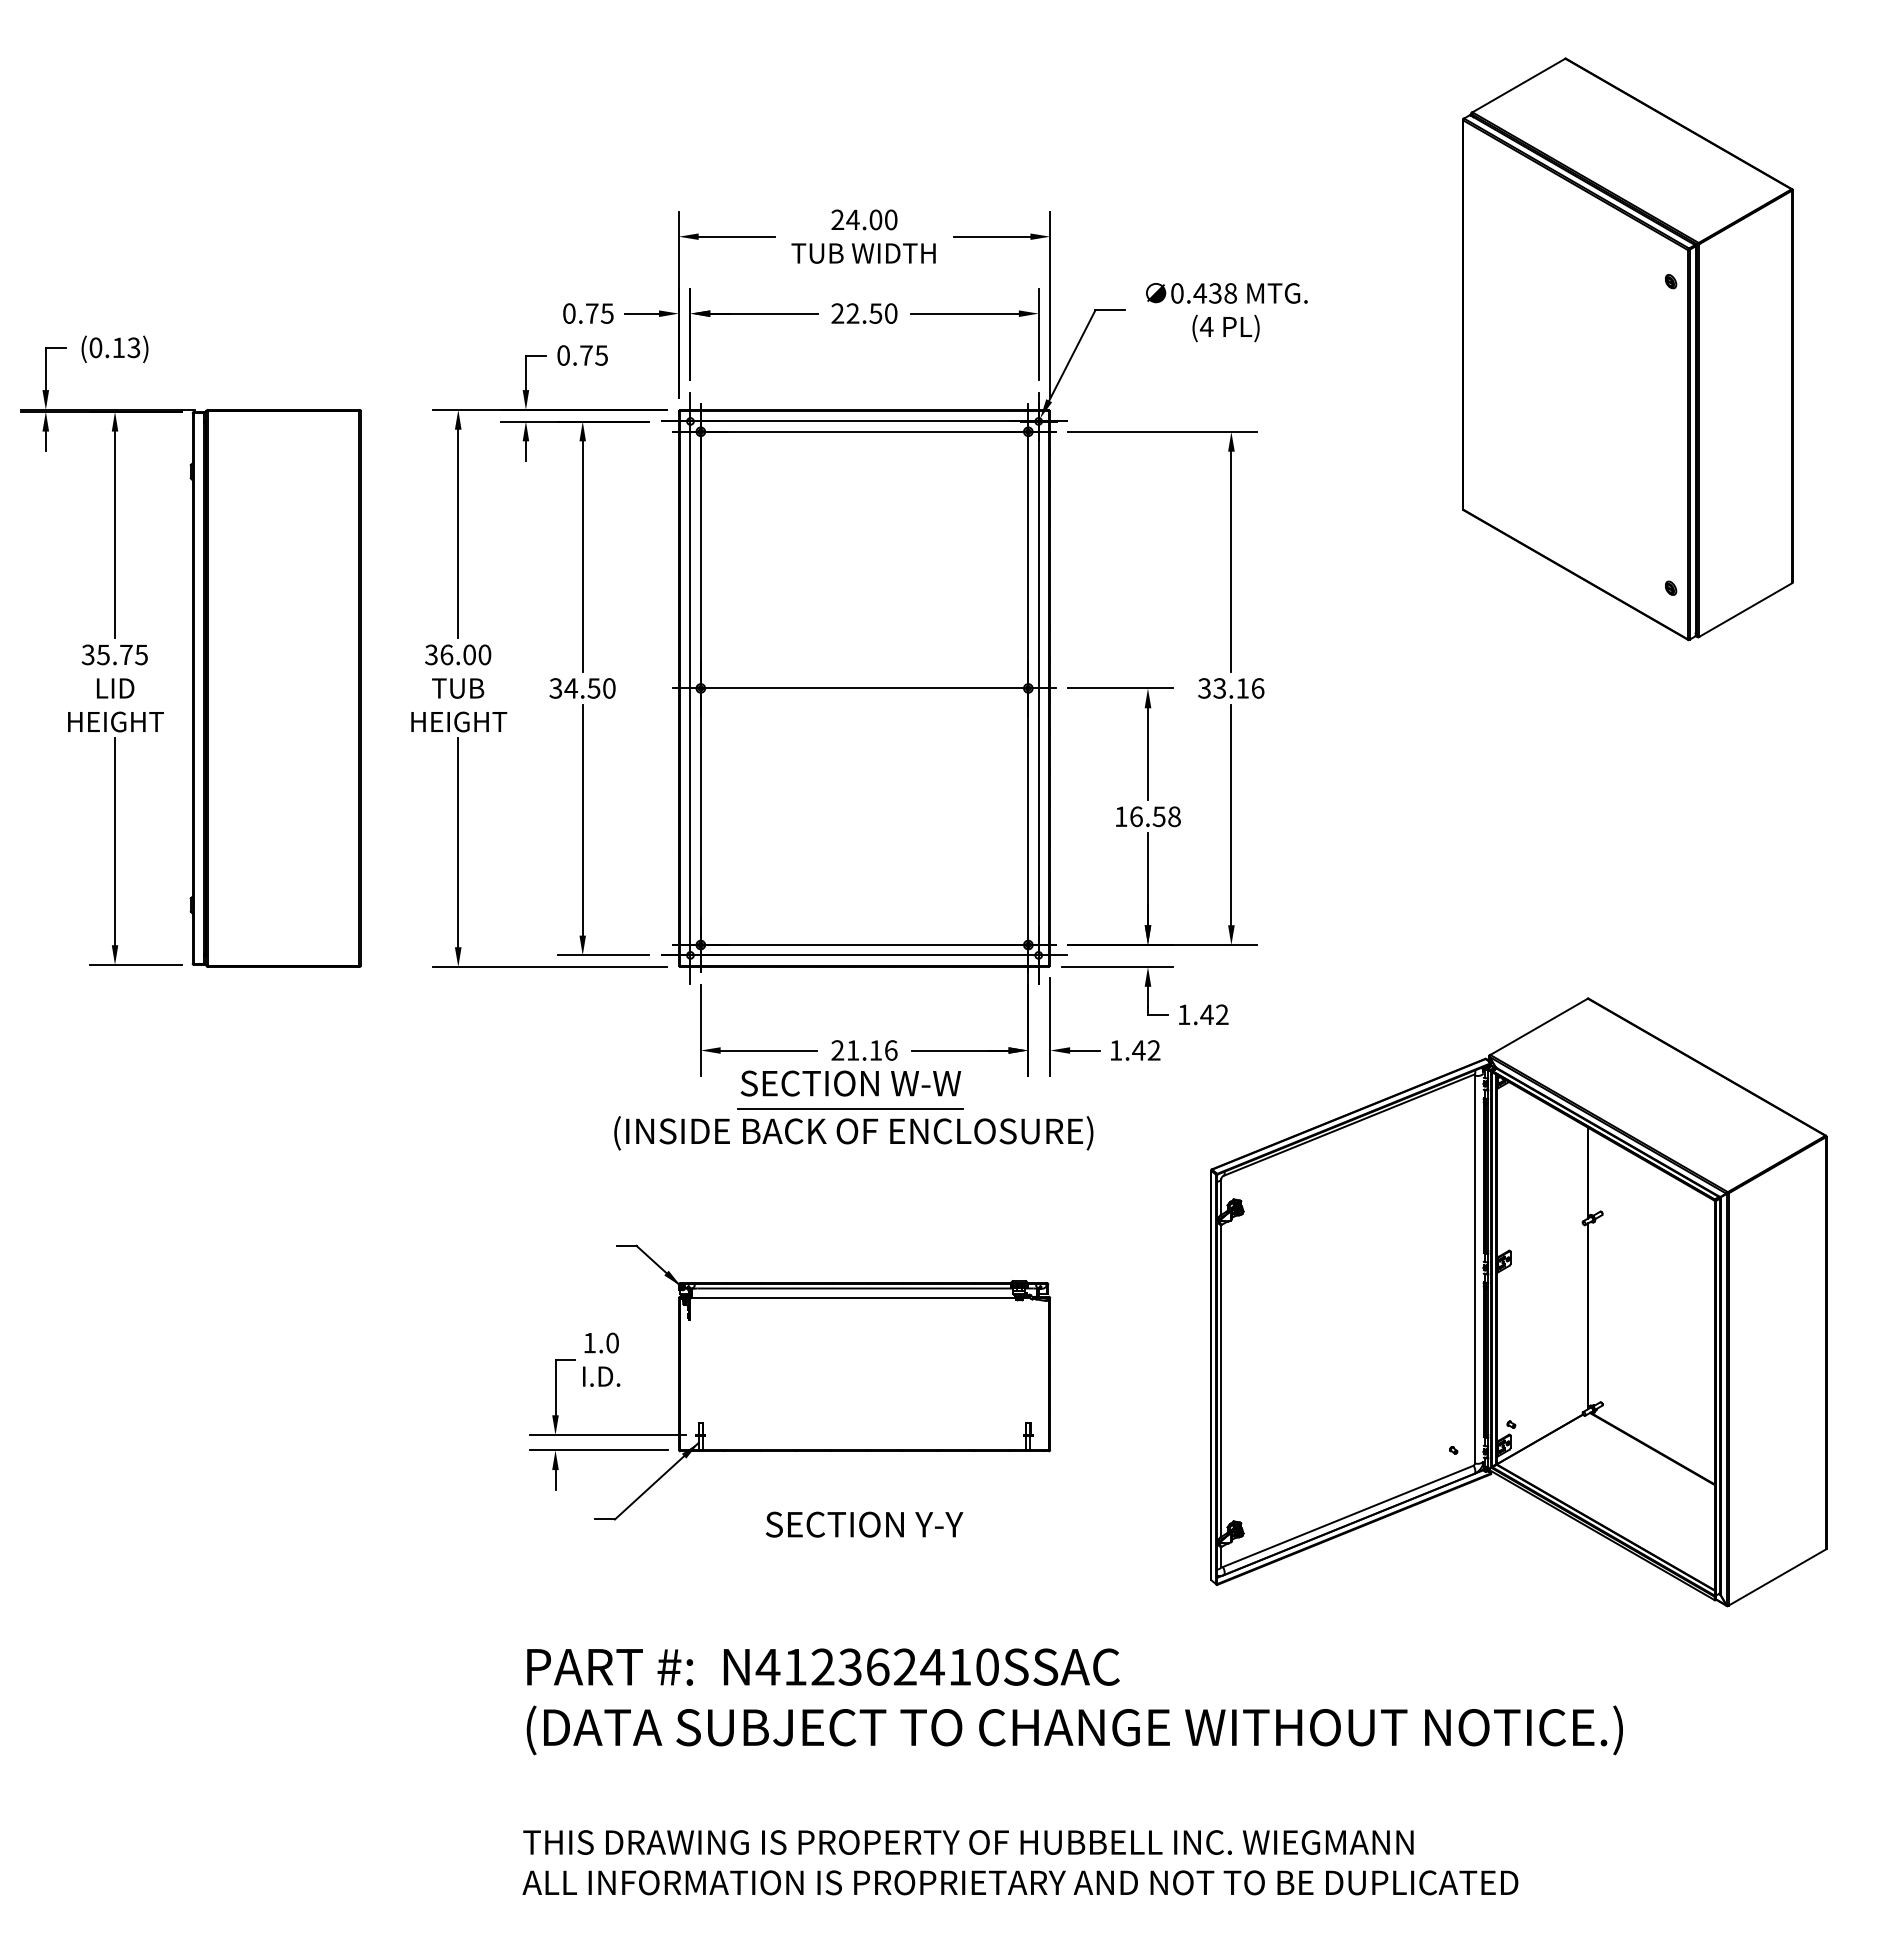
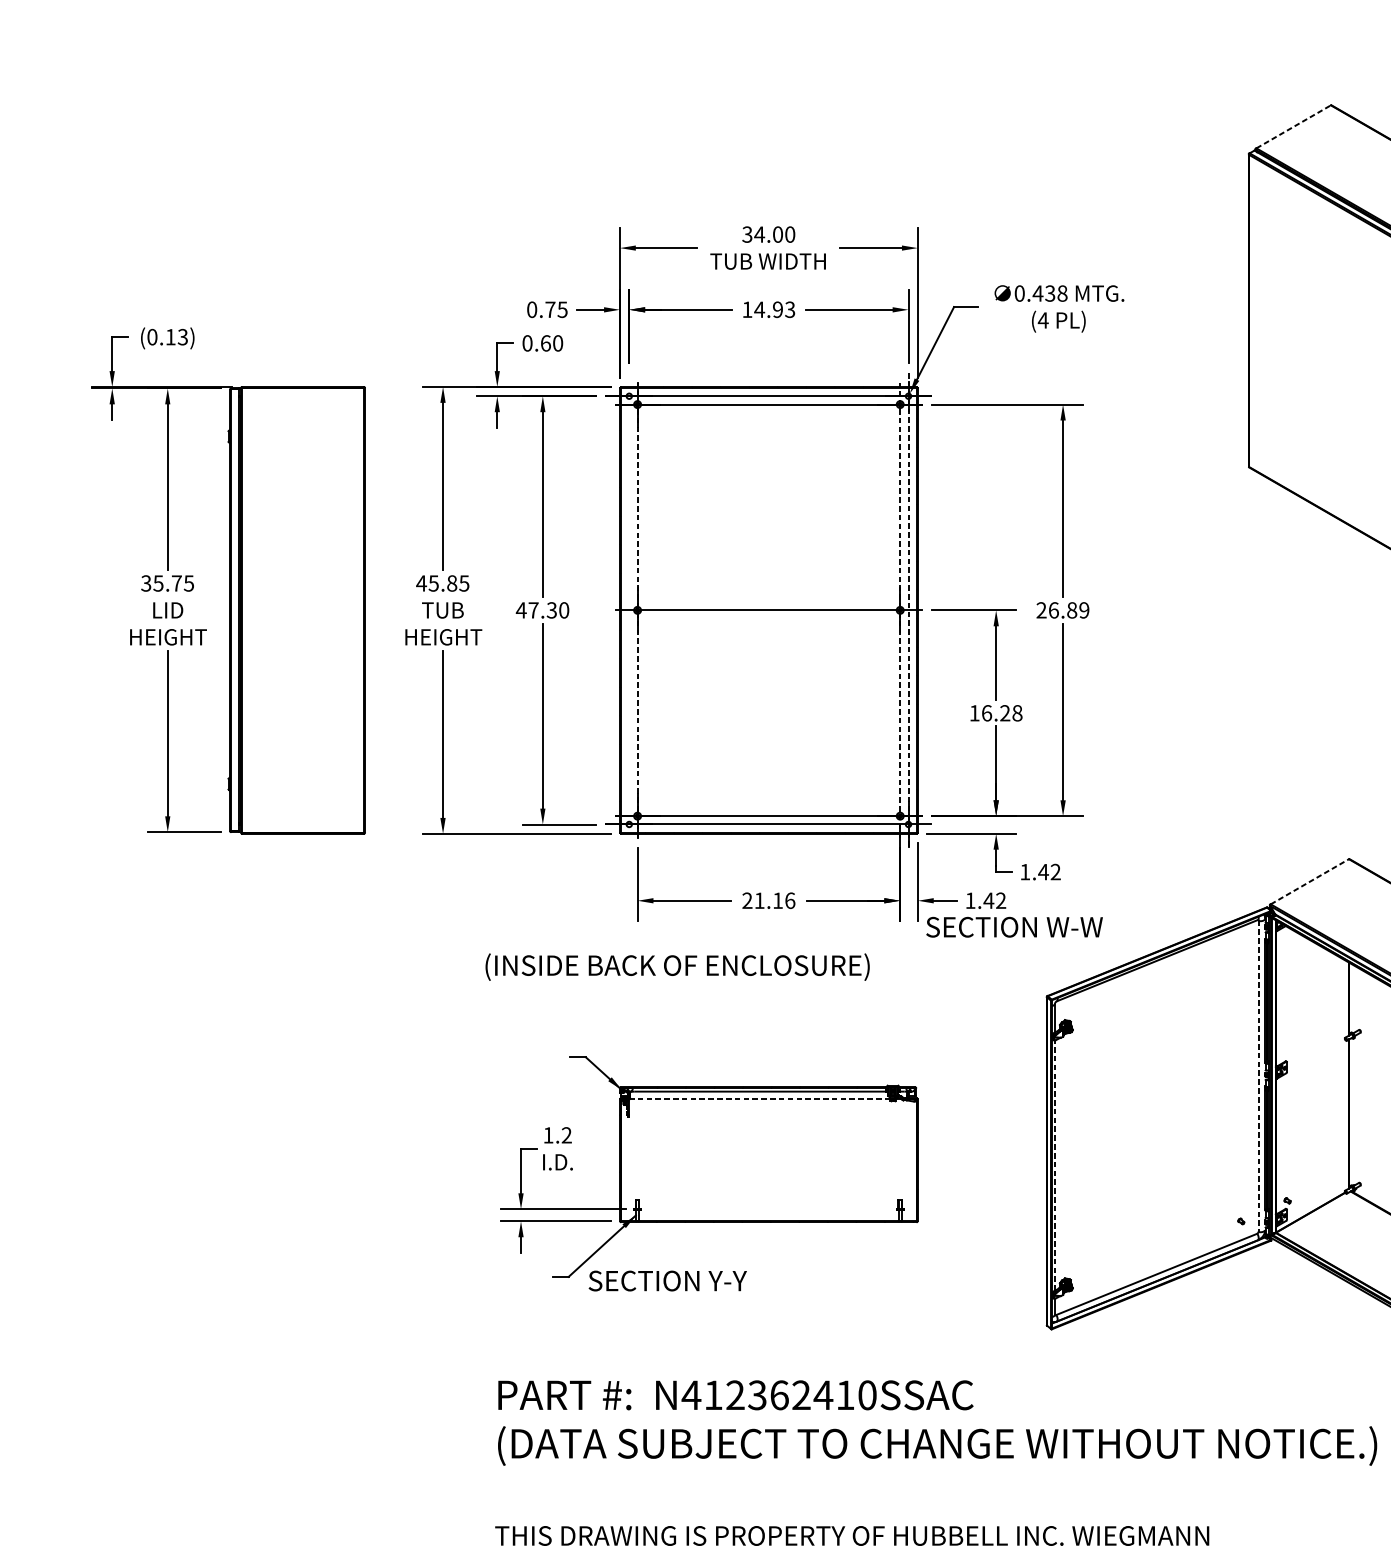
line: (1518, 85) -> (1293, 126), solid -> dashed
text: (837, 220) -> (747, 235), 24.00 -> 34.00
text: (864, 313) -> (768, 309), 22.50 -> 14.93
text: (593, 355) -> (551, 343), 0.75 -> 0.60
text: (457, 654) -> (442, 583), 36.00 -> 45.85
line: (690, 687) -> (629, 609), removed
text: (574, 688) -> (536, 610), 34.50 -> 47.30
line: (700, 688) -> (637, 610), solid -> dashed
line: (1028, 688) -> (900, 610), solid -> dashed
line: (1038, 688) -> (908, 610), solid -> dashed
text: (1231, 688) -> (1063, 610), 33.16 -> 26.89
text: (1158, 816) -> (1004, 713), 16.58 -> 16.28
line: (1539, 1026) -> (1310, 881), solid -> dashed
text: (850, 1083) -> (1014, 927), moved
line: (850, 1109) -> (757, 948), removed
text: (853, 1133) -> (677, 967), moved
line: (1475, 1269) -> (1258, 1076), solid -> dashed
line: (853, 1297) -> (760, 1098), solid -> dashed
text: (612, 1342) -> (566, 1134), 1.0 -> 1.2
line: (1221, 1380) -> (1055, 1165), solid -> dashed
text: (864, 1524) -> (667, 1280), moved

